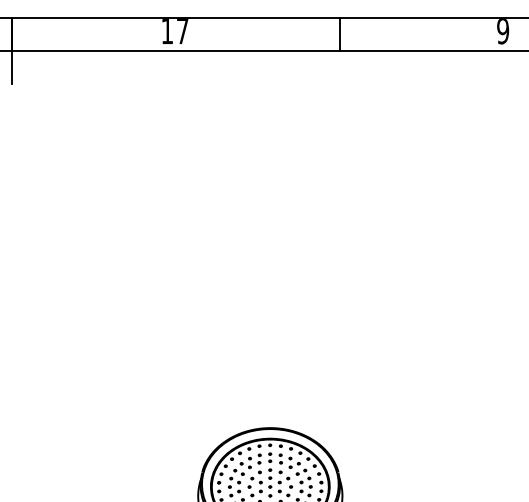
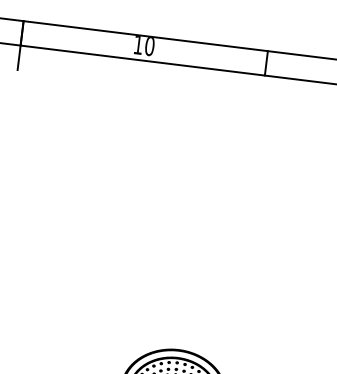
text: (182, 31) -> (149, 46), 17 -> 10

